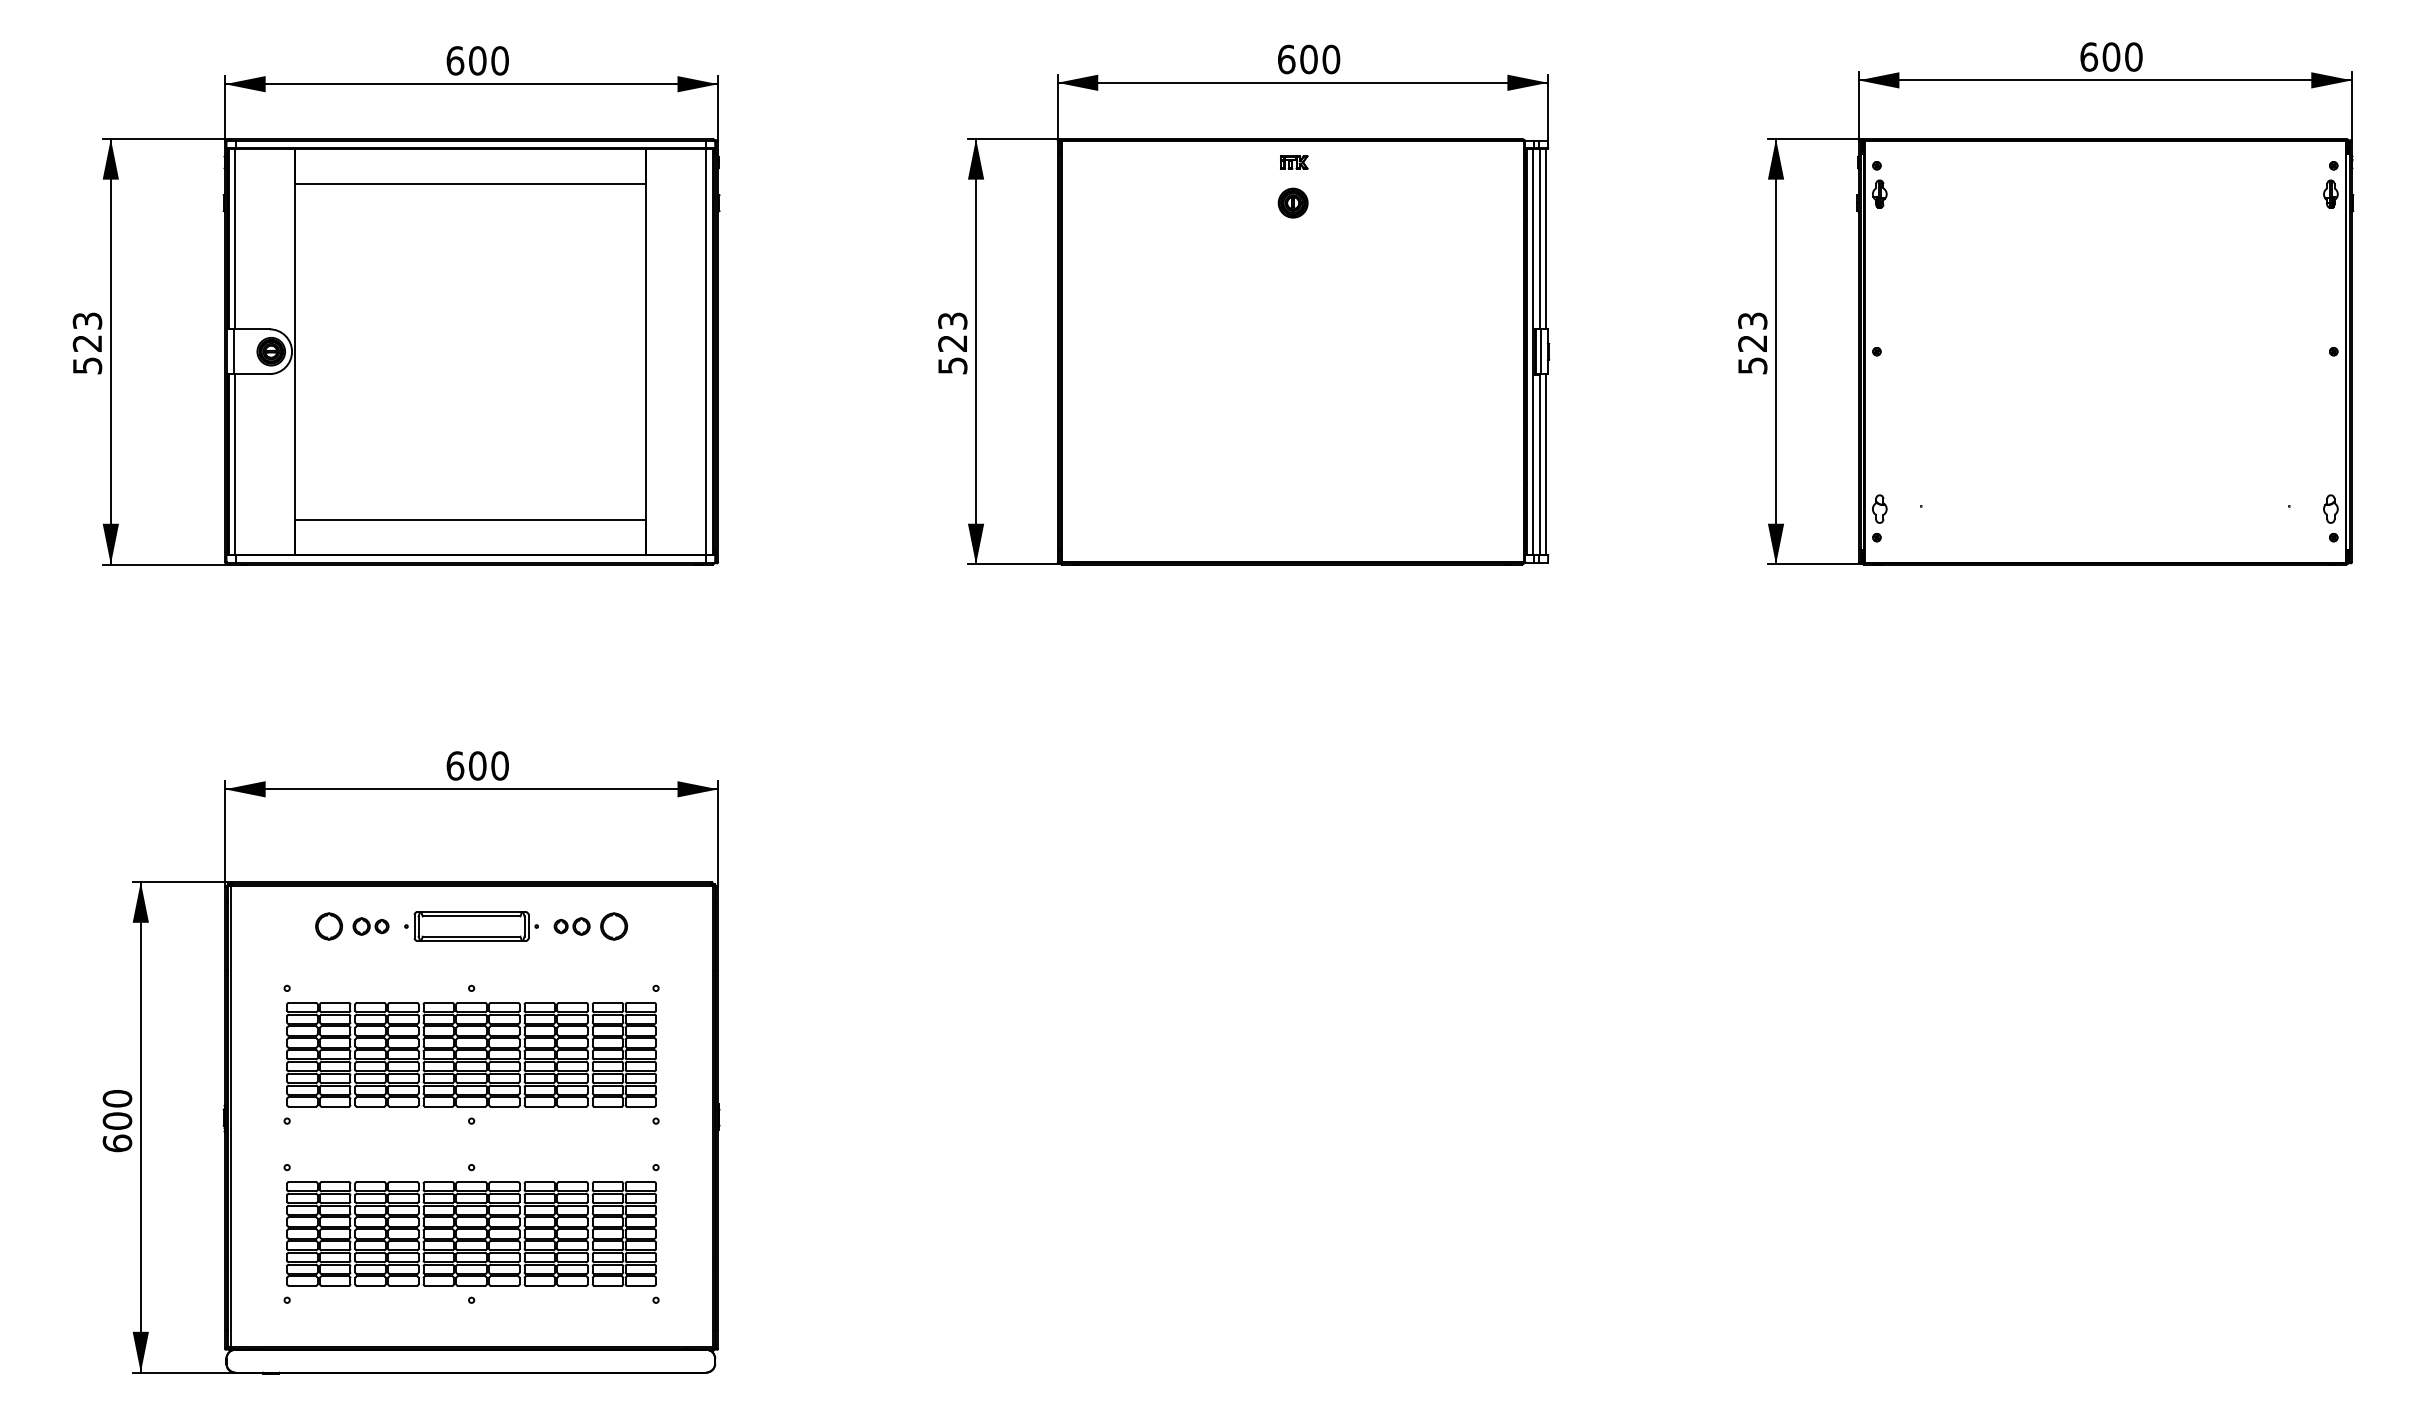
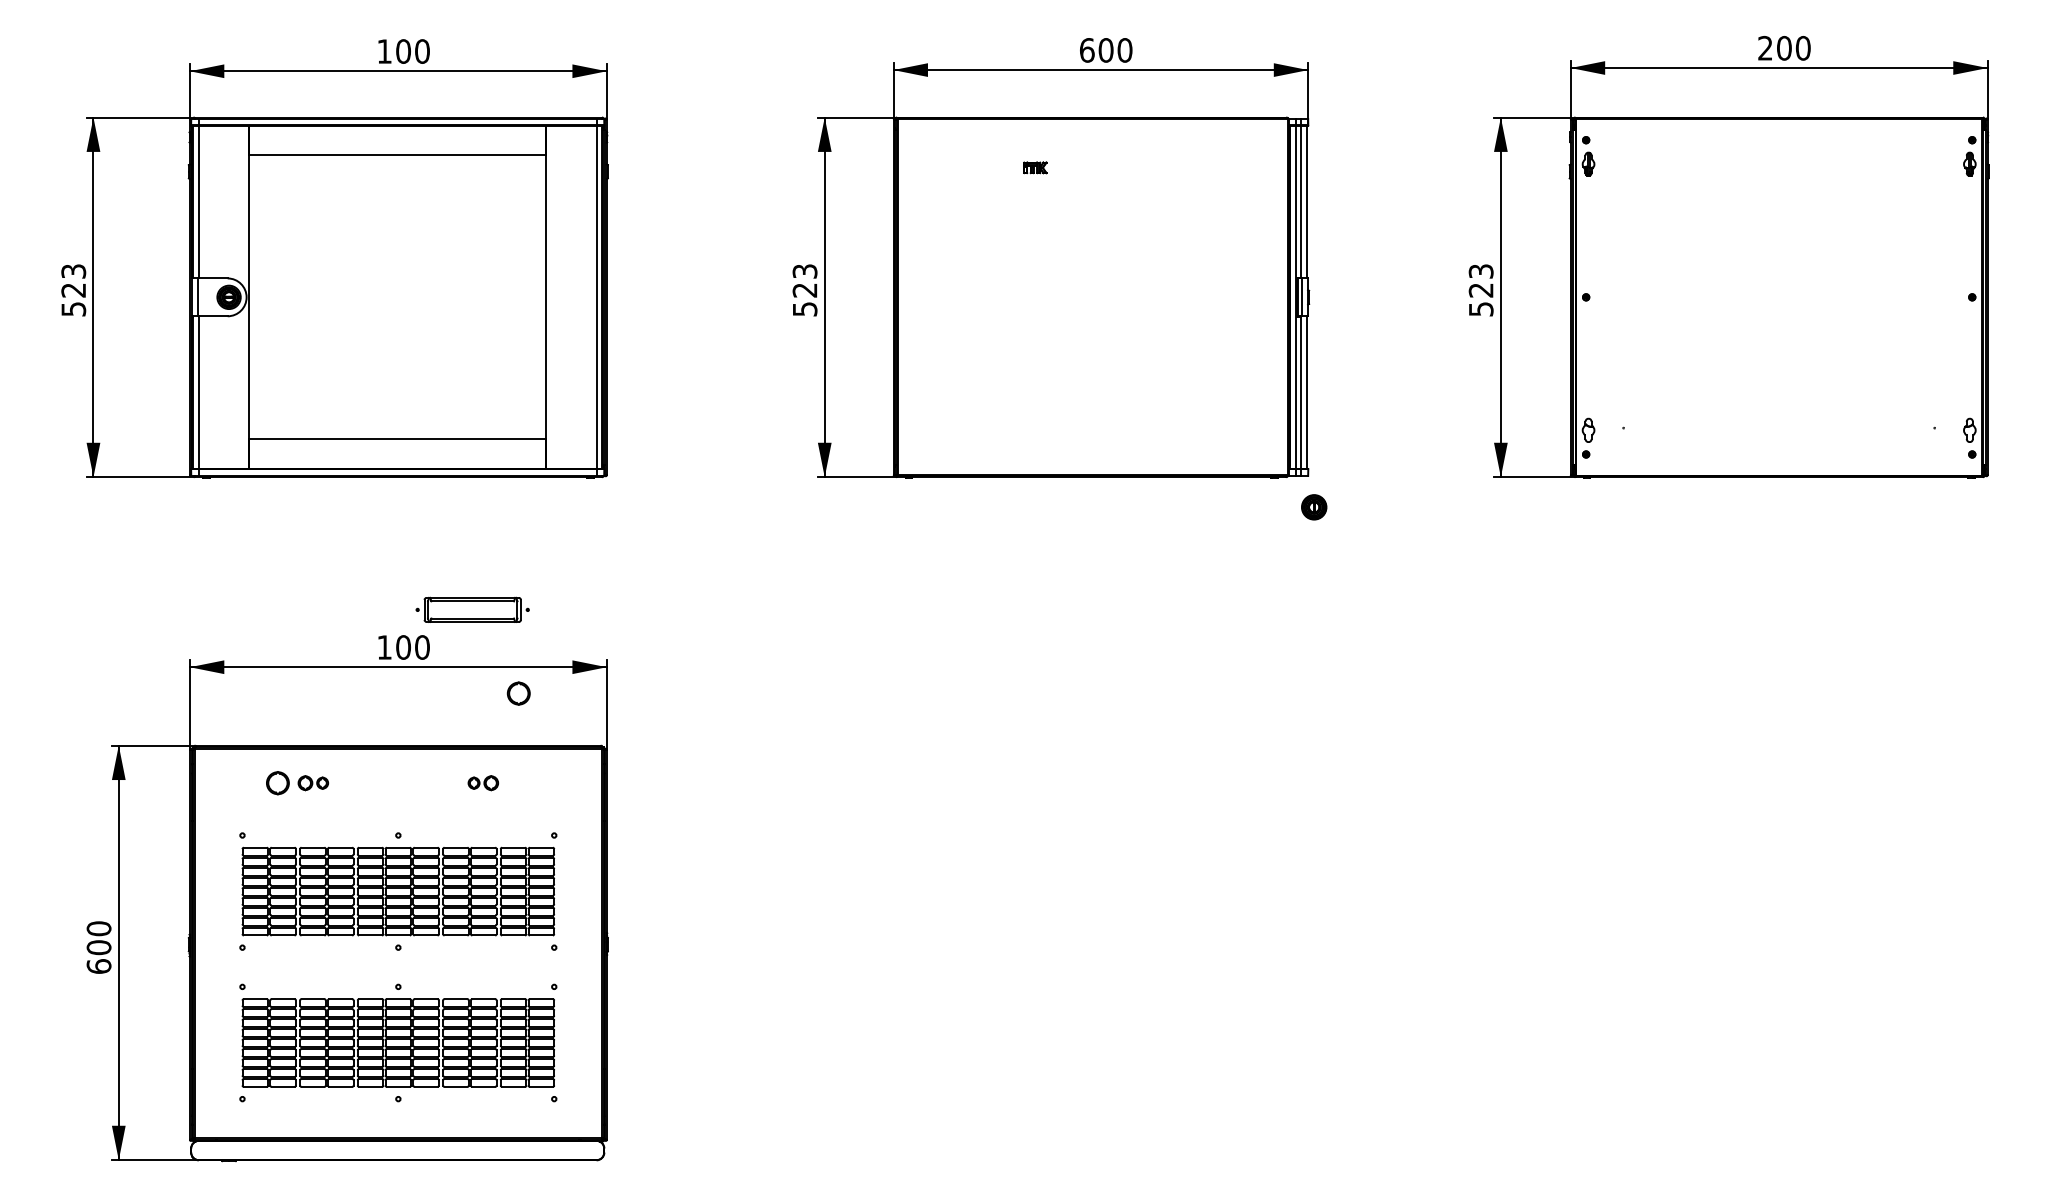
text: (2089, 56) -> (1765, 47), 600 -> 200
text: (455, 60) -> (384, 51), 600 -> 100
part: (1294, 162) -> (1035, 167), moved
part: (1292, 202) -> (1313, 506), moved
text: (455, 765) -> (384, 647), 600 -> 100
part: (471, 926) -> (472, 609), moved
part: (613, 926) -> (518, 693), moved

